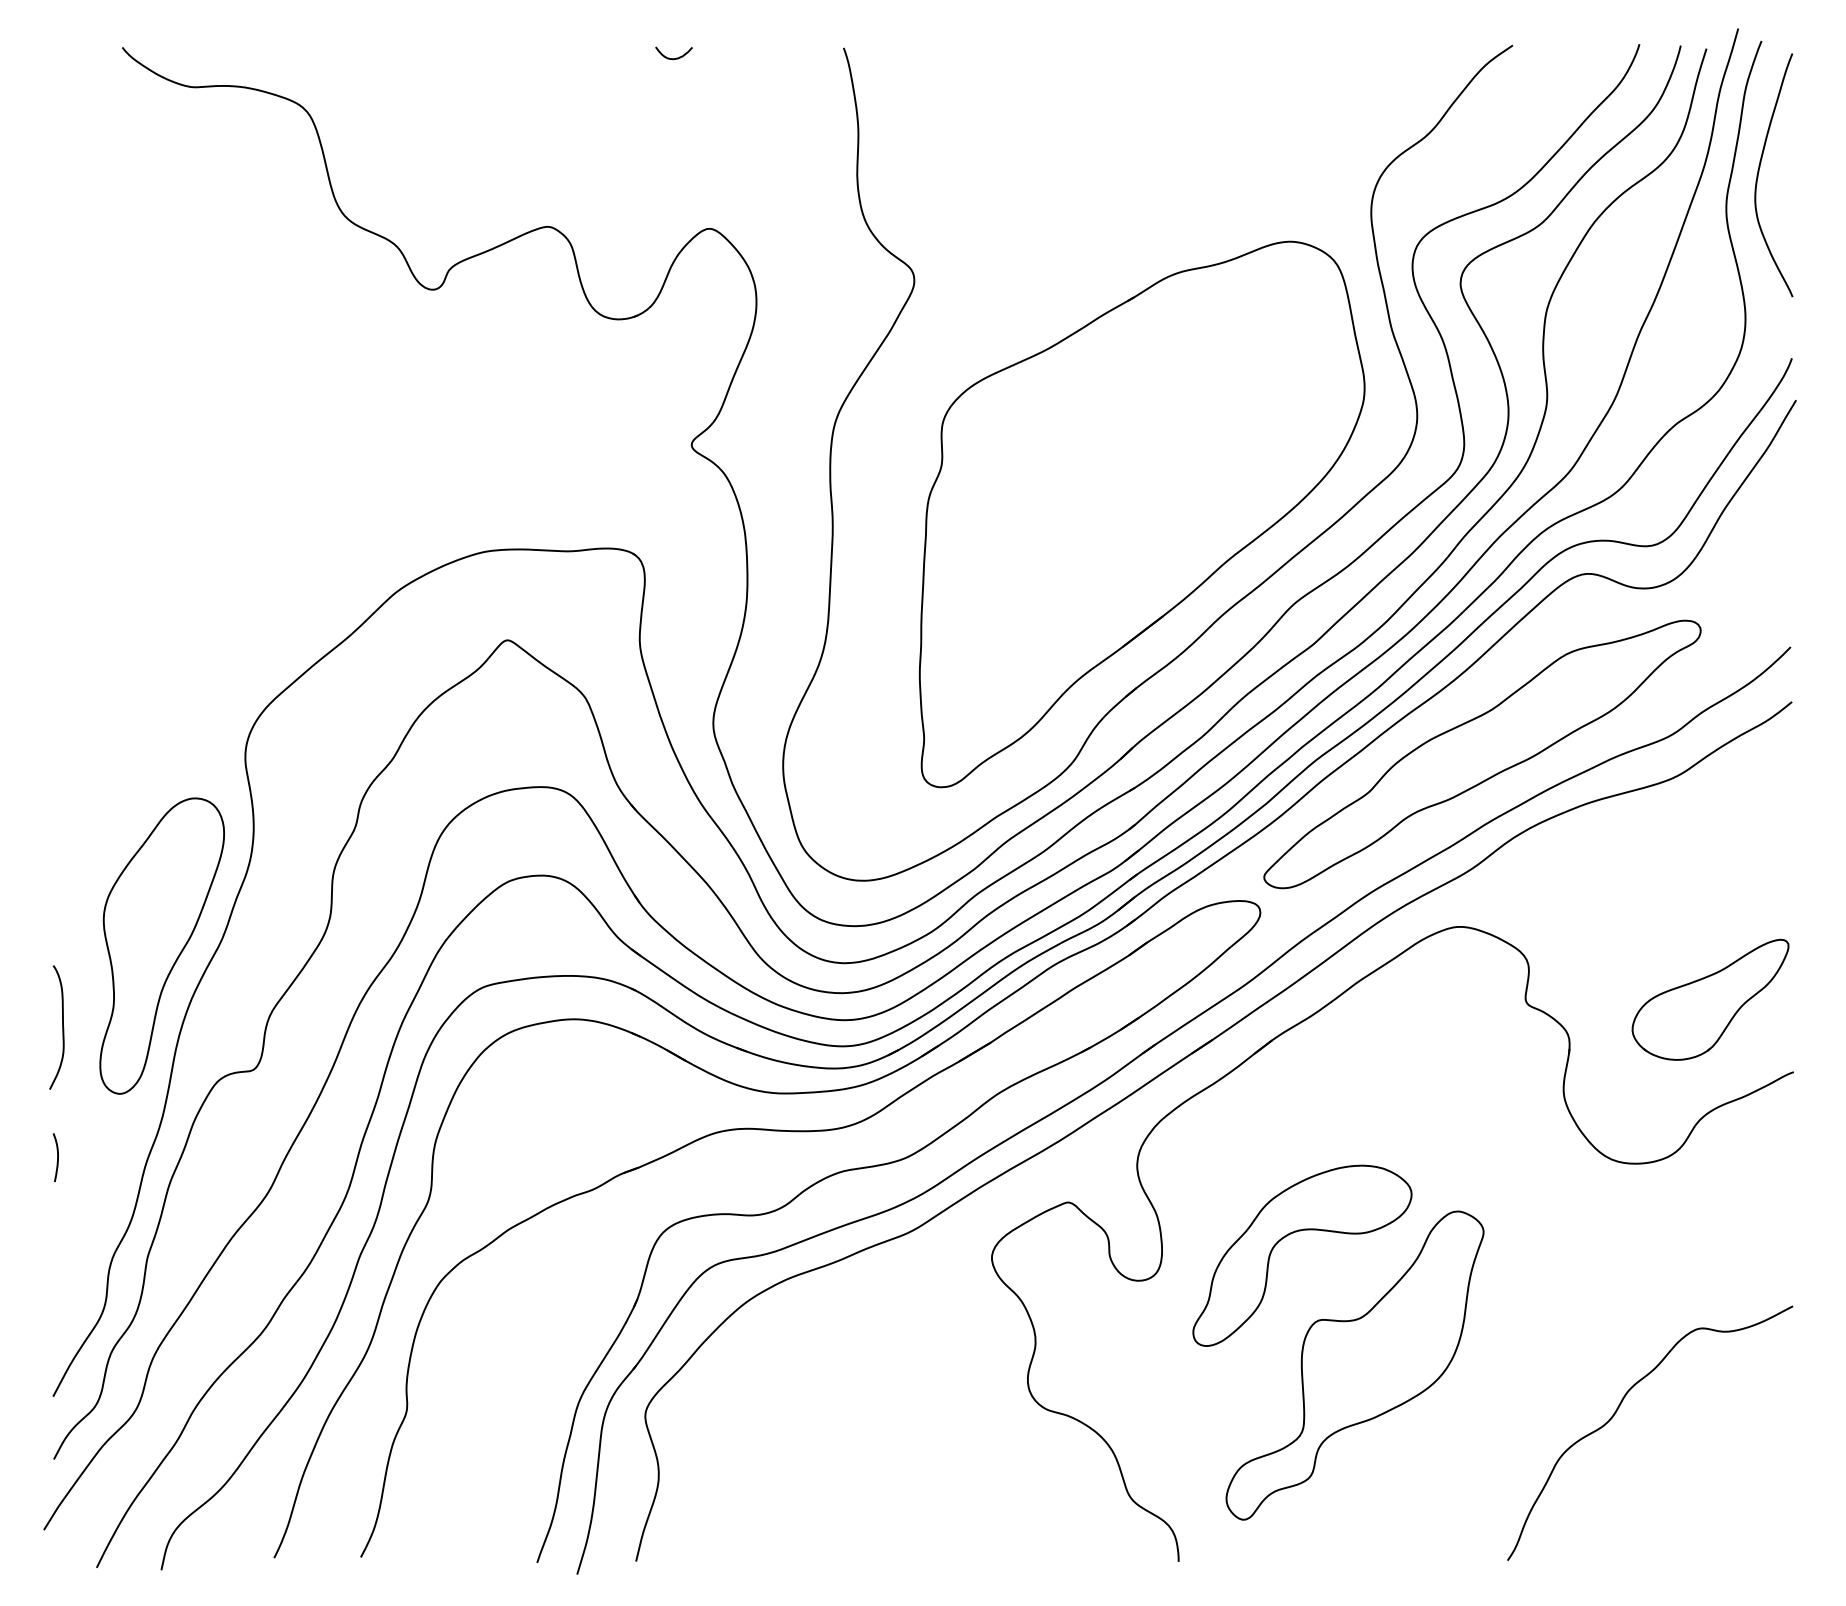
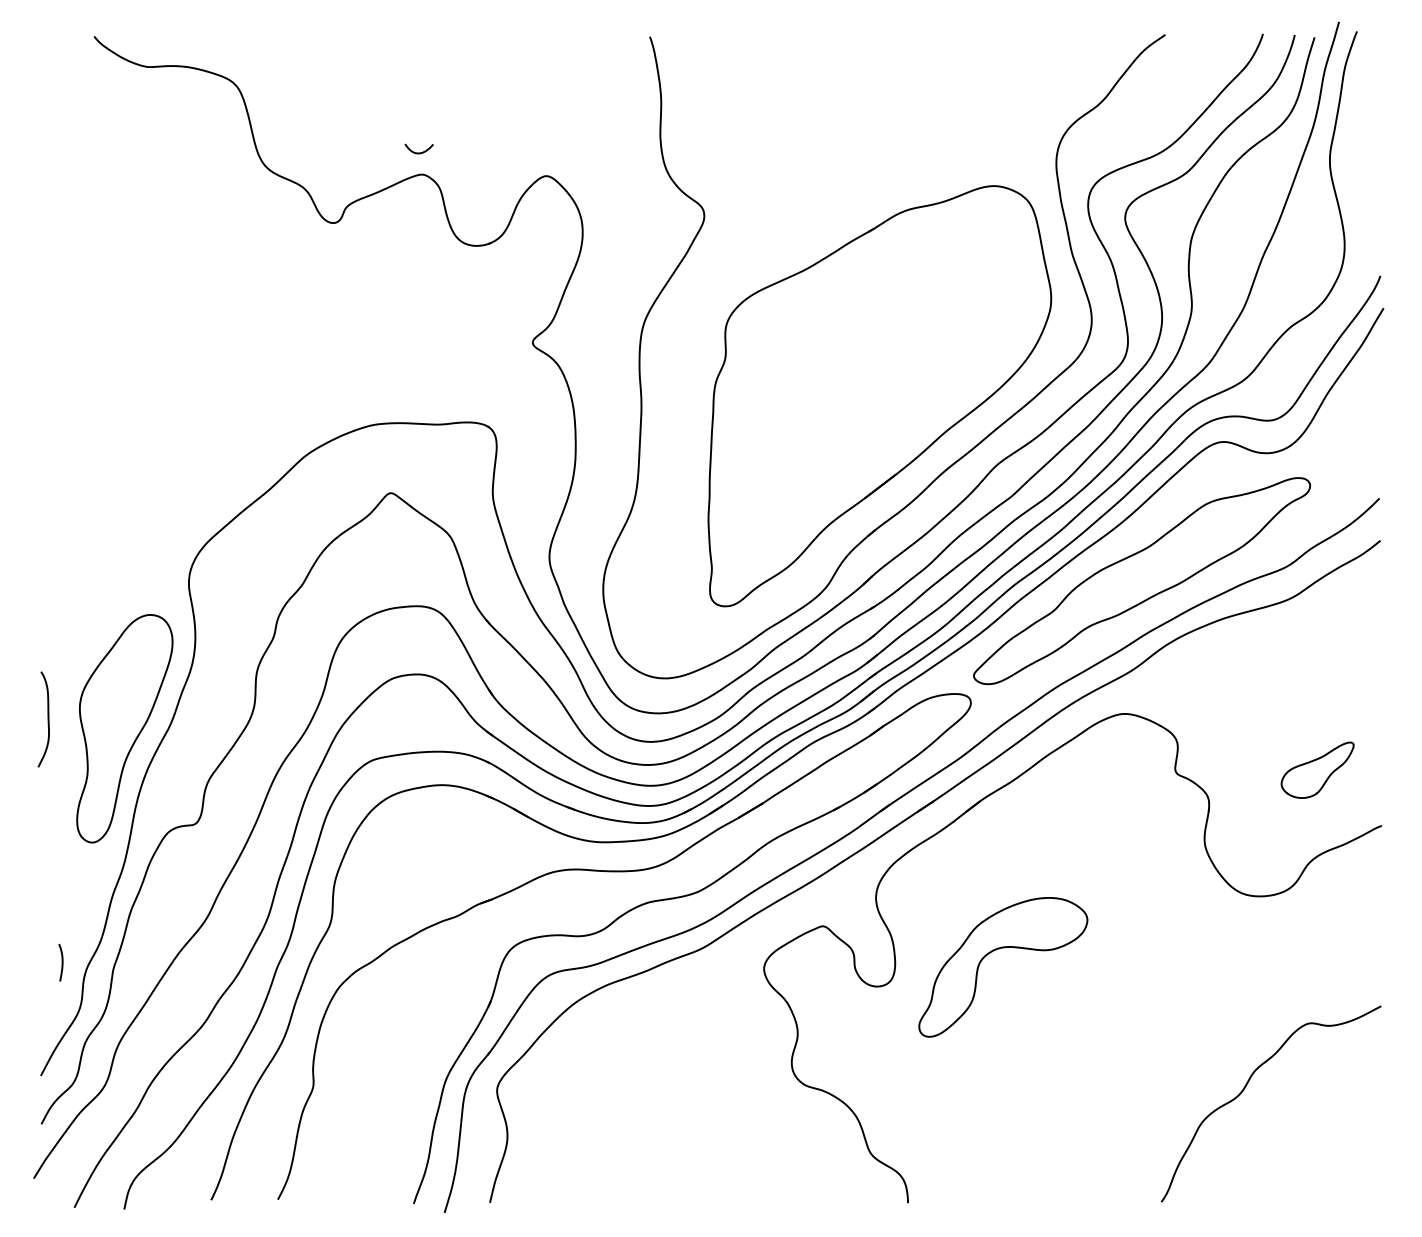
curve: (673, 57) -> (418, 152), moved
curve: (1759, 174) -> (1355, 134), removed
part: (1710, 1000) -> (1317, 770), size x0.6
curve: (61, 1027) -> (47, 719), moved
curve: (56, 1157) -> (61, 962), moved
part: (1354, 1365) -> (1043, 1051), removed

